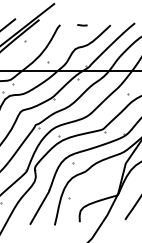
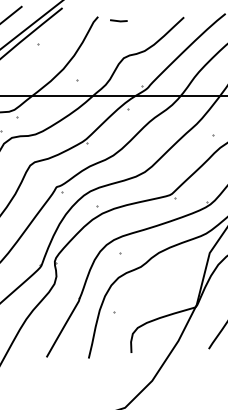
line: (82, 25) -> (118, 21), moved

